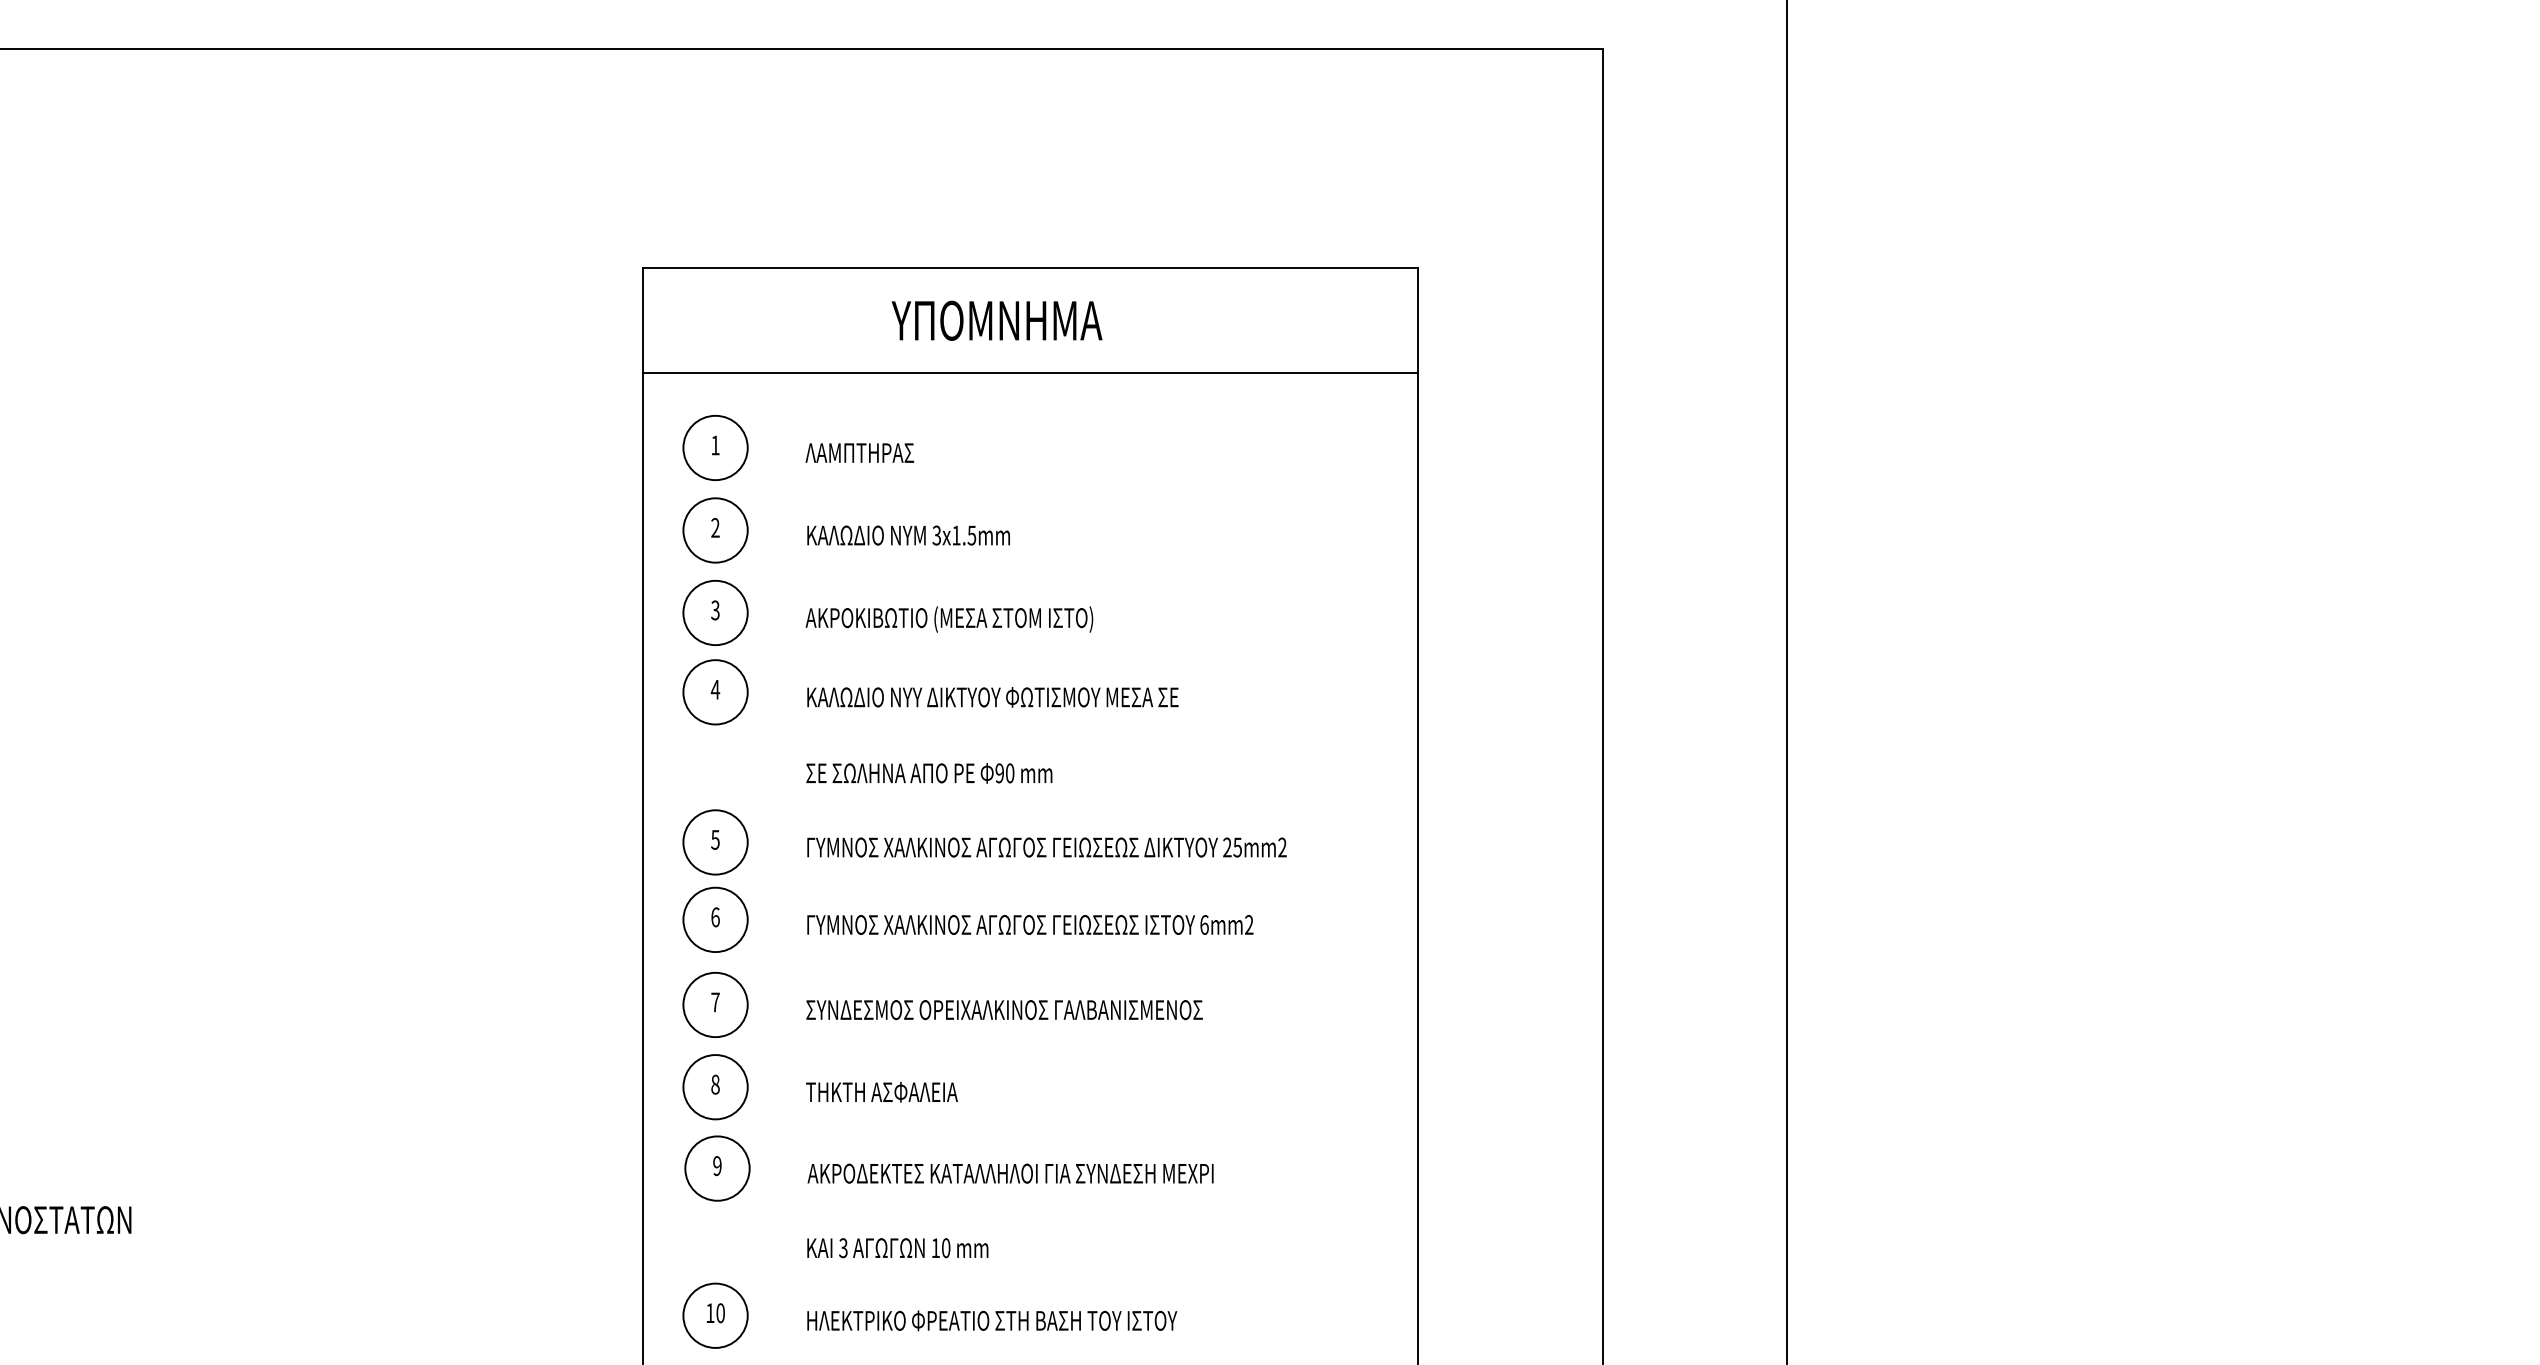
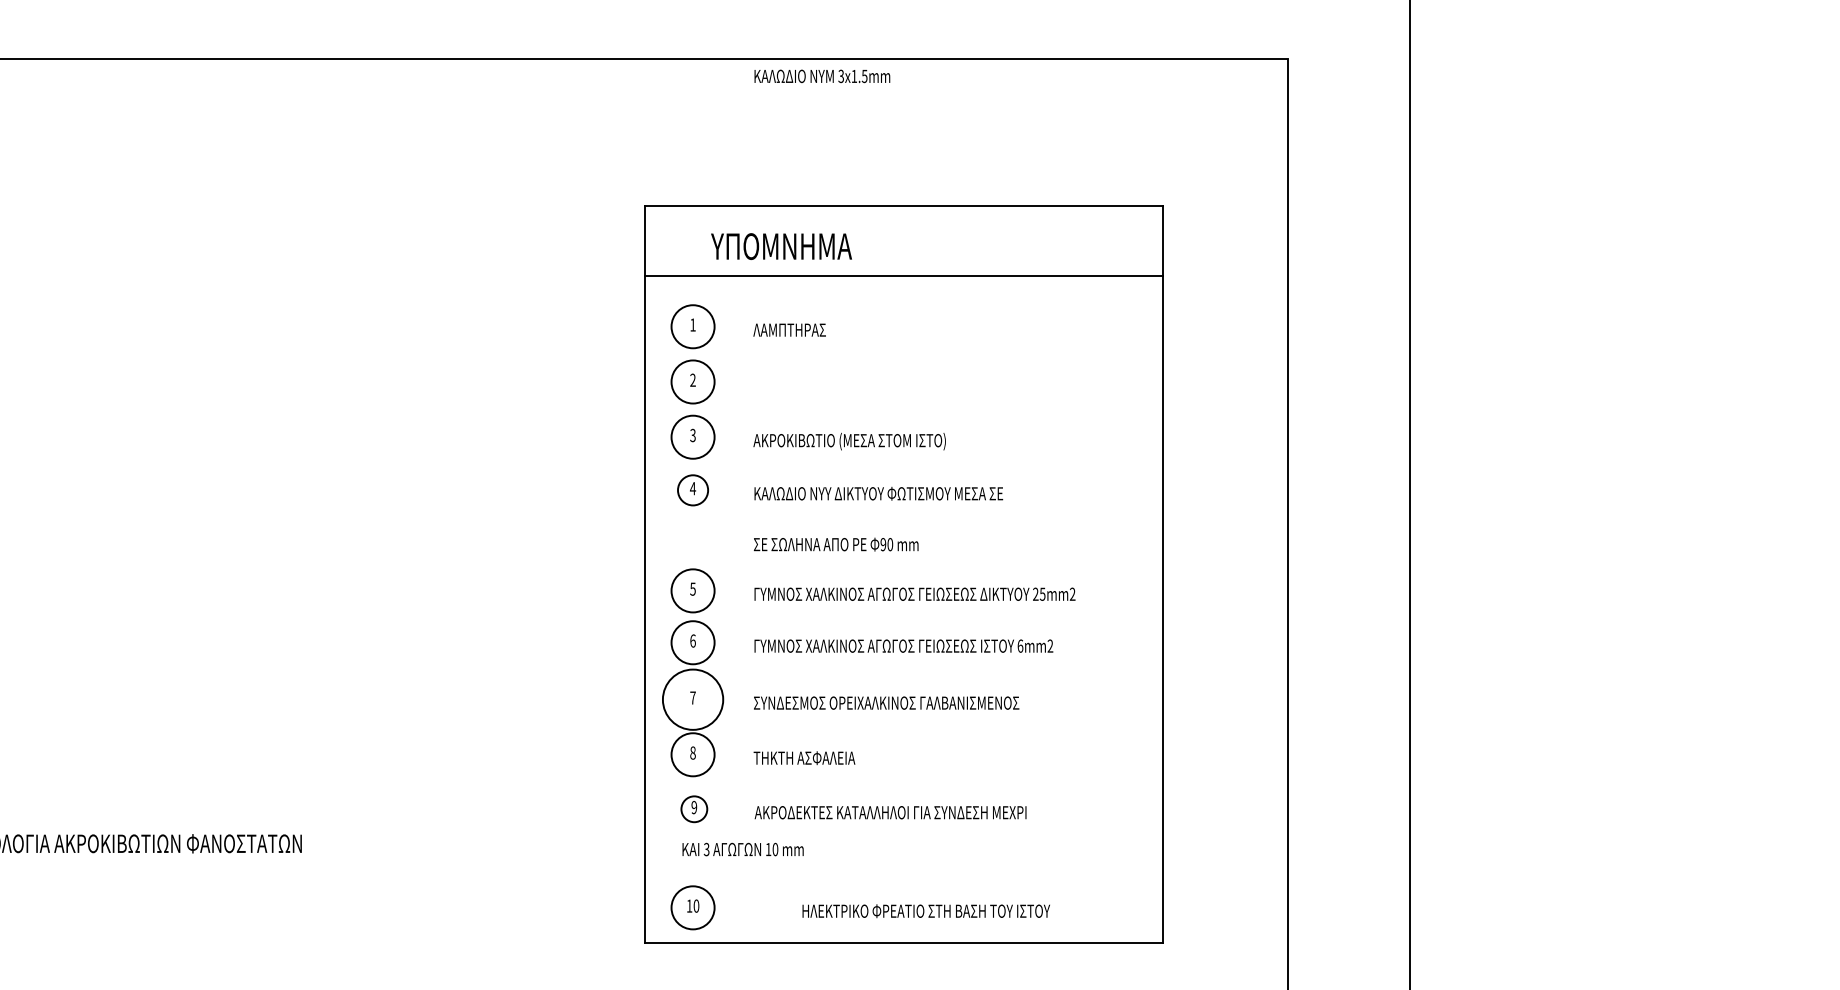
text: (996, 320) -> (781, 246), moved
text: (908, 535) -> (822, 76), moved
circle: (714, 691) -> (692, 489), size x0.7
circle: (714, 1004) -> (692, 699), size x1.4
circle: (716, 1167) -> (693, 808), size x0.6
text: (896, 1248) -> (742, 849), moved
text: (991, 1321) -> (925, 911), moved

